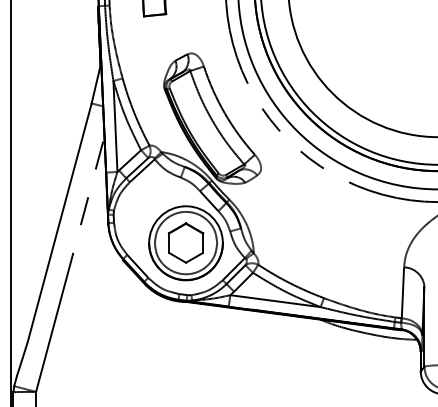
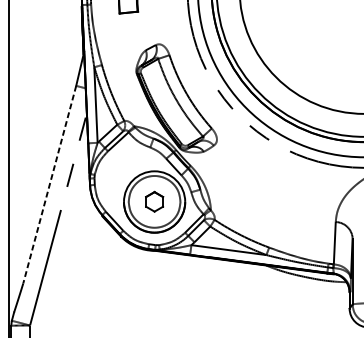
line: (59, 222) -> (49, 184), solid -> dashed
part: (185, 242) -> (154, 201), size x0.6

